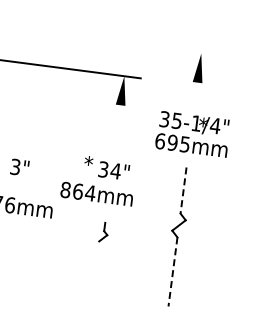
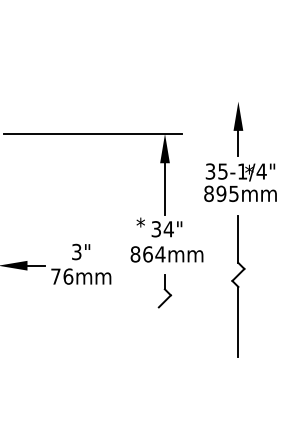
line: (196, 94) -> (238, 142), added
line: (117, 131) -> (165, 189), added
text: (159, 140) -> (208, 193), 695mm -> 895mm
text: (20, 167) -> (81, 251), moved
line: (183, 191) -> (238, 240), dashed -> solid
text: (96, 194) -> (166, 254), moved
part: (103, 232) -> (164, 291), size x1.67
line: (173, 271) -> (238, 321), dashed -> solid

